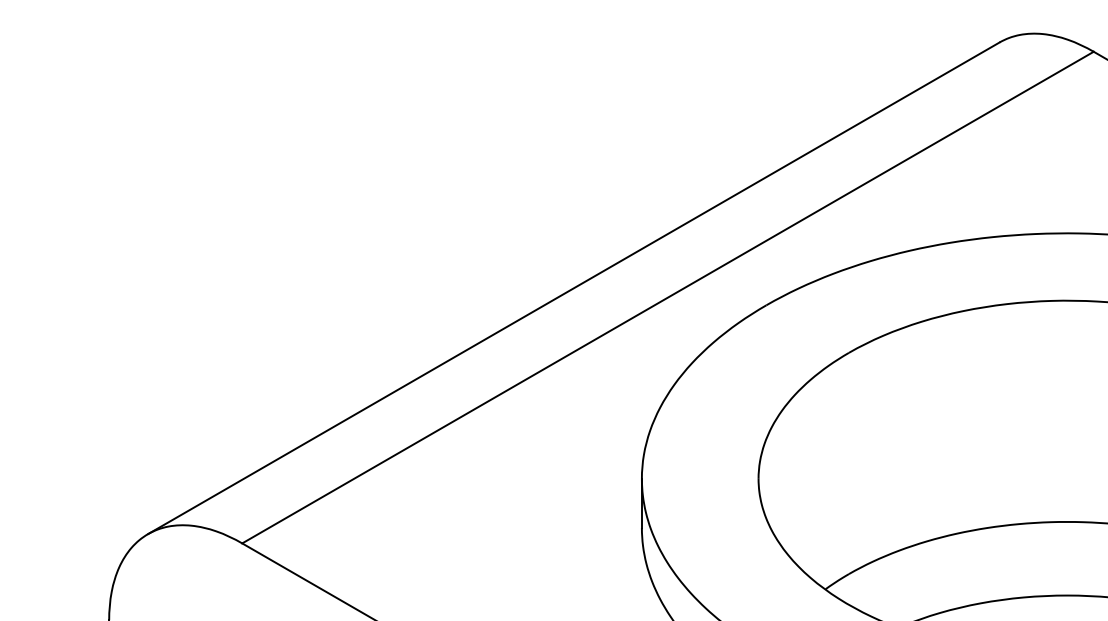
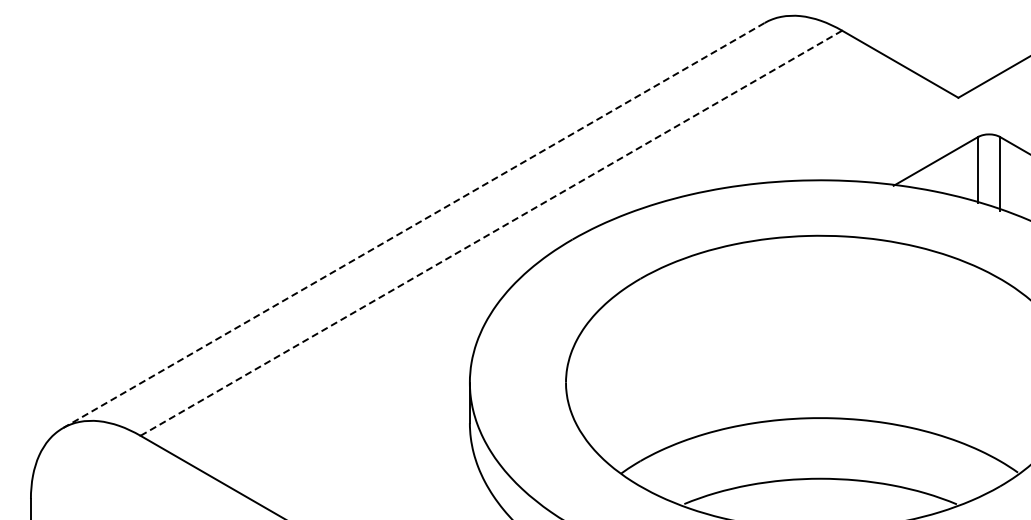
line: (574, 288) -> (414, 225), solid -> dashed
line: (668, 297) -> (491, 233), solid -> dashed

